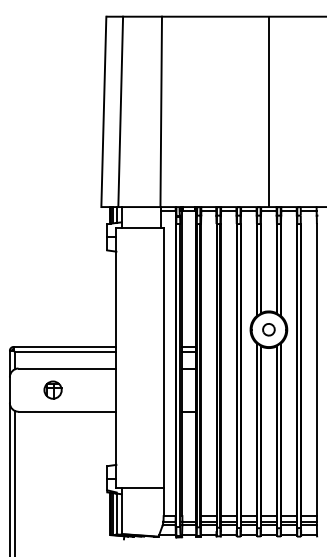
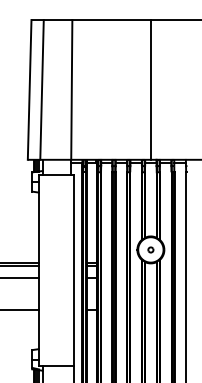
part: (268, 329) -> (150, 249), size x0.6

